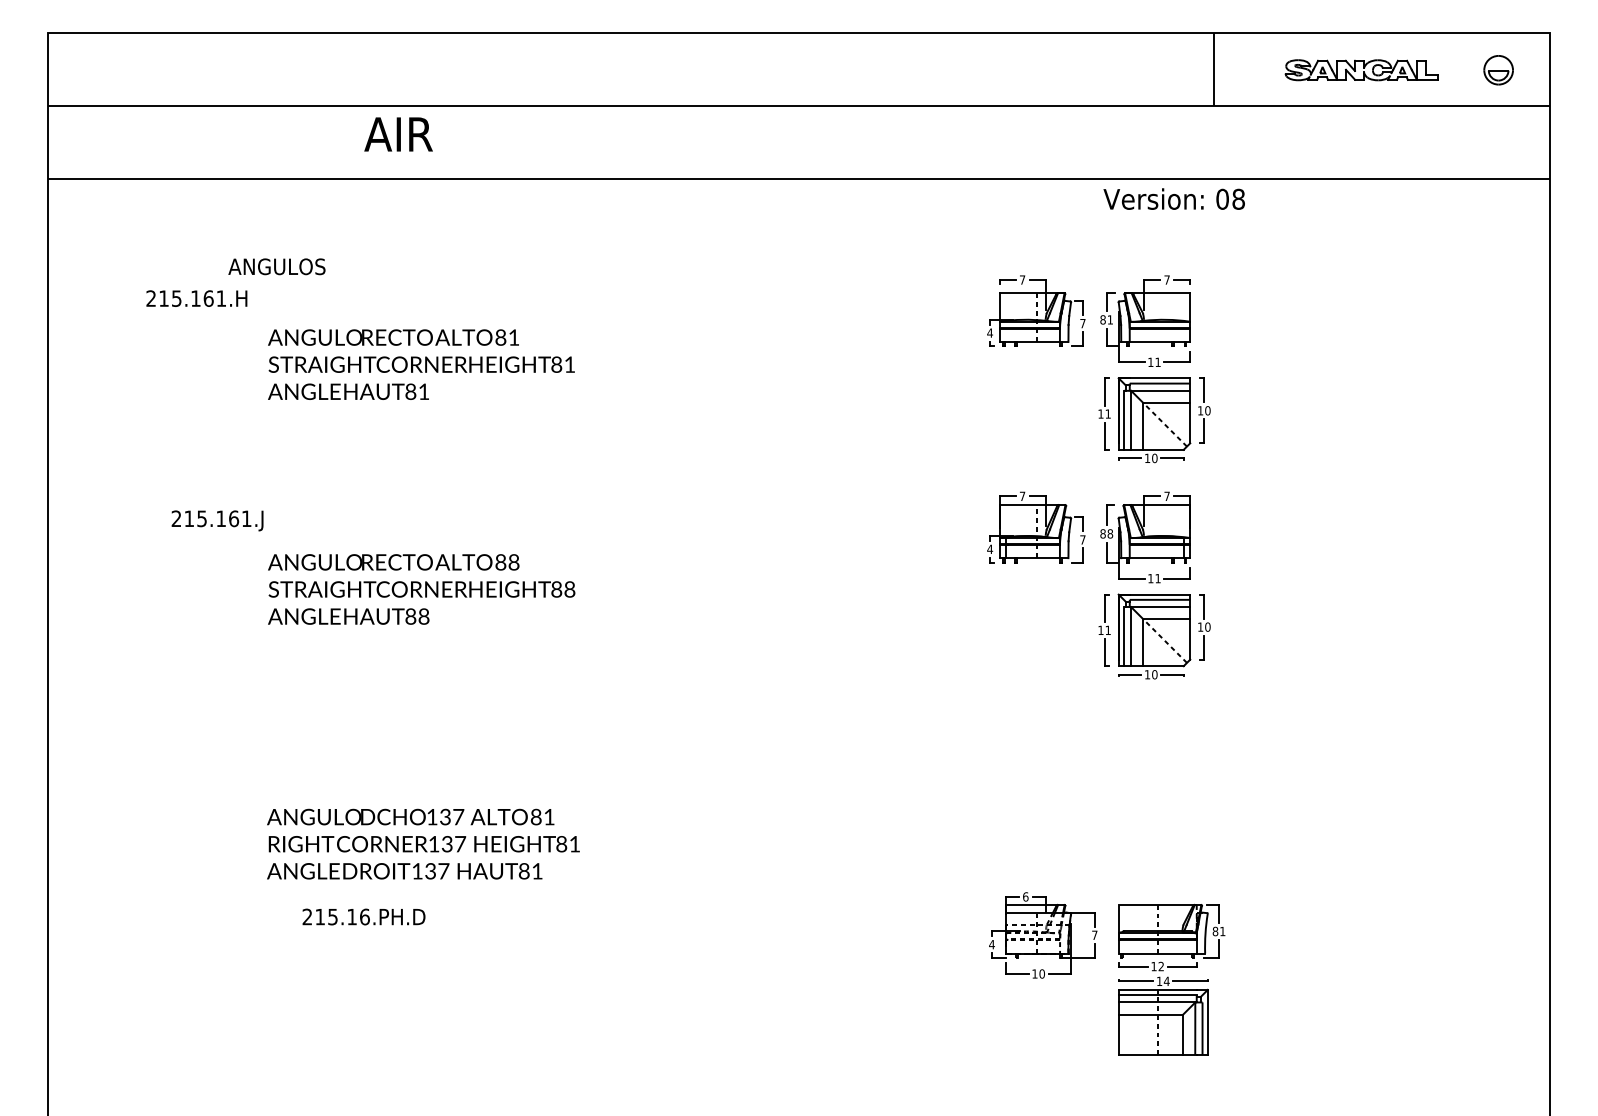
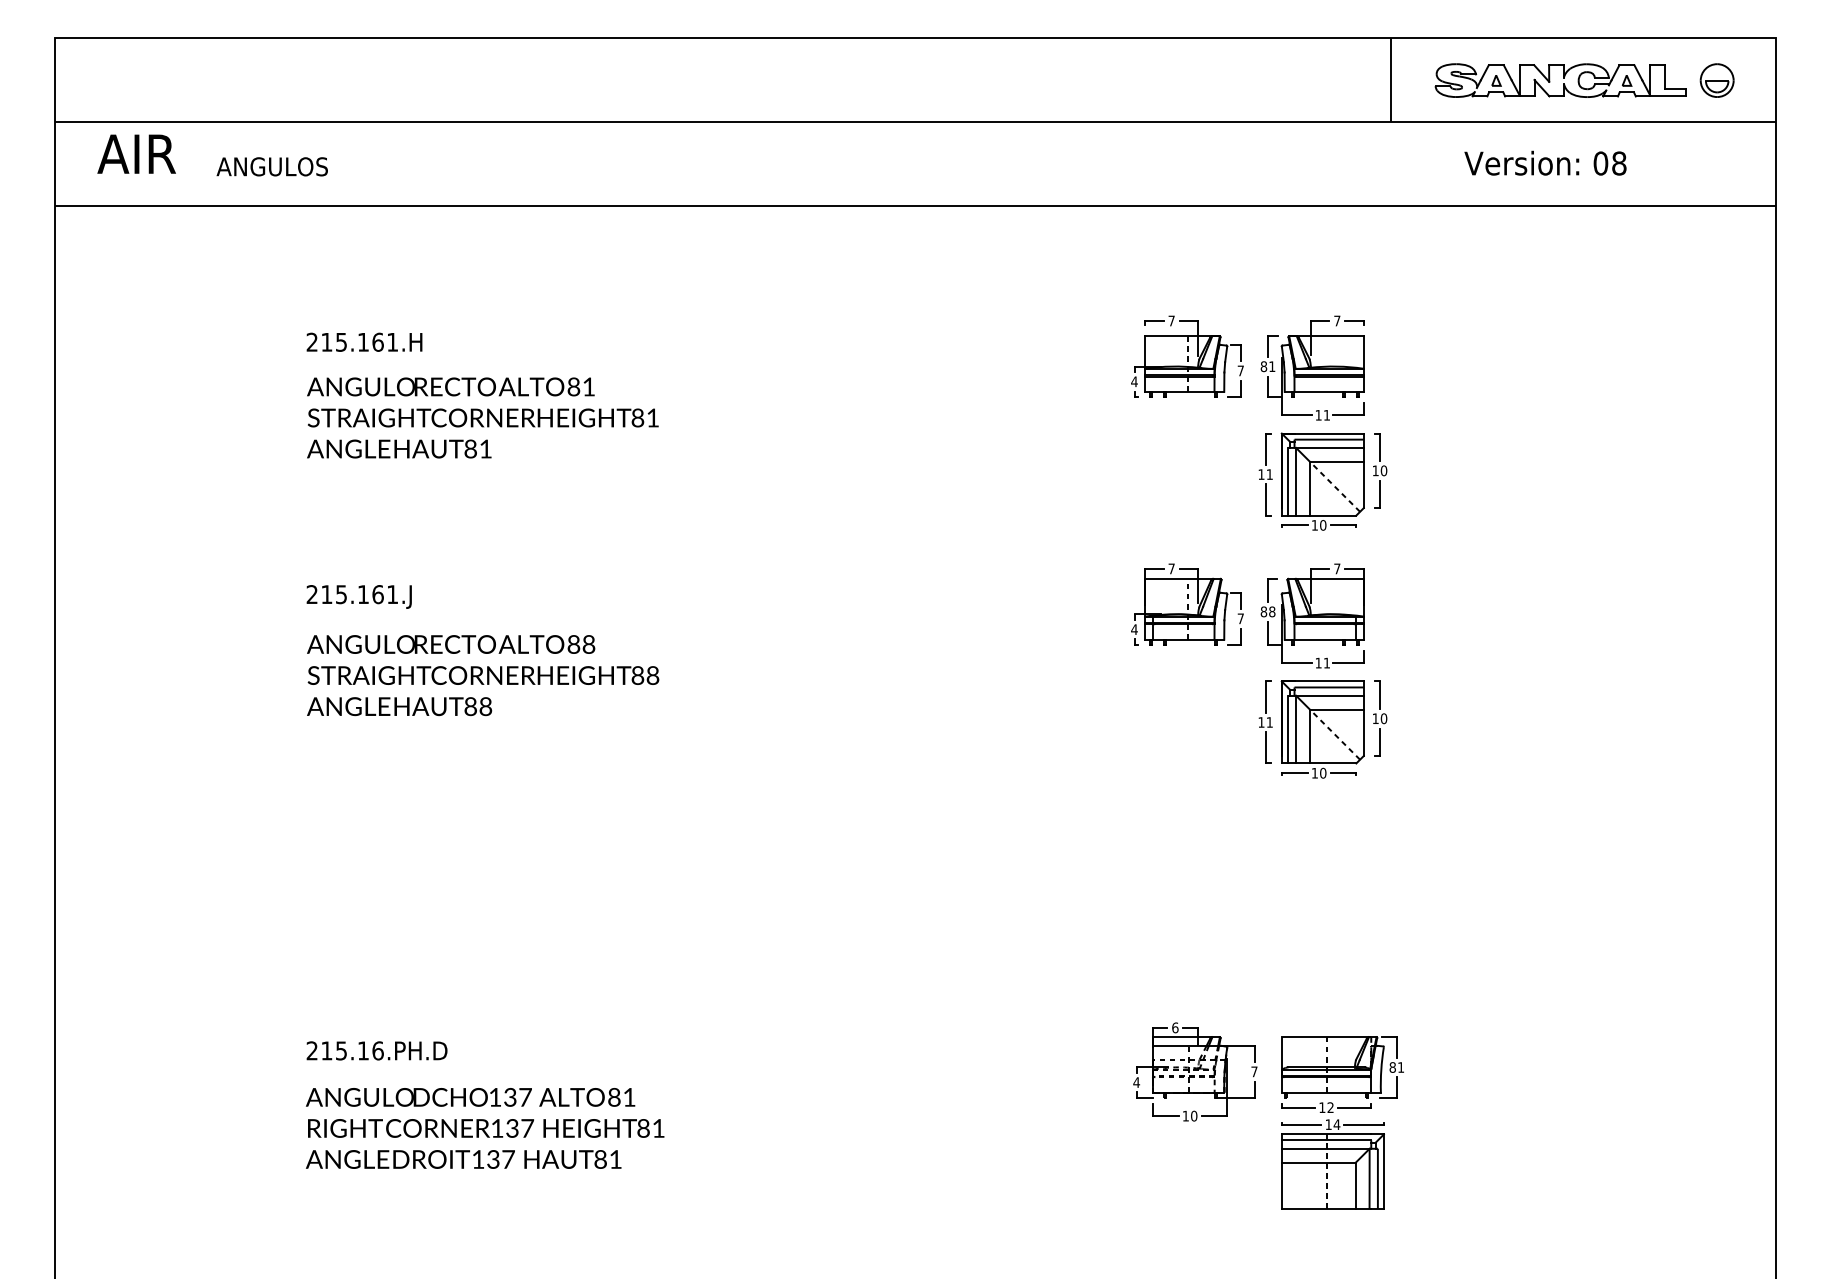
part: (1361, 70) -> (1560, 80), size x1.43
text: (398, 133) -> (136, 153), moved
text: (1174, 198) -> (1545, 162), moved
text: (276, 266) -> (271, 166), moved
text: (196, 297) -> (364, 341), moved
text: (216, 520) -> (358, 596), moved
text: (423, 844) -> (485, 1128), moved
text: (363, 916) -> (376, 1050), moved

